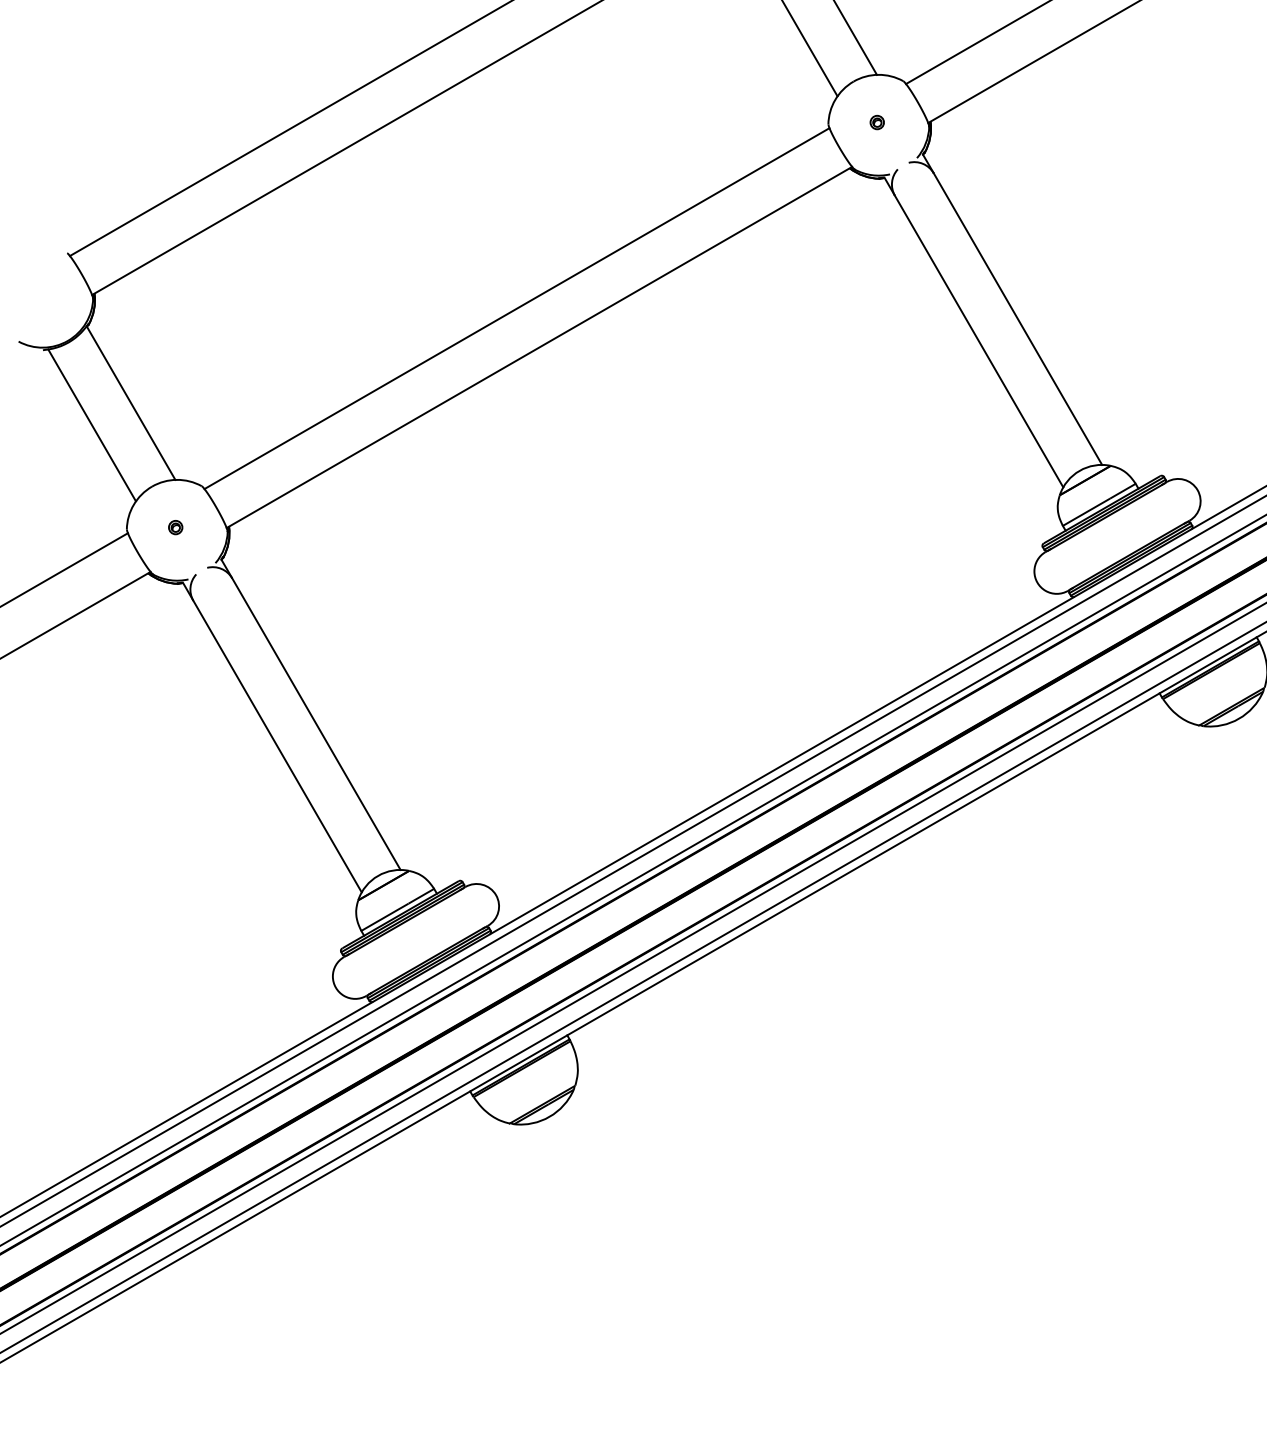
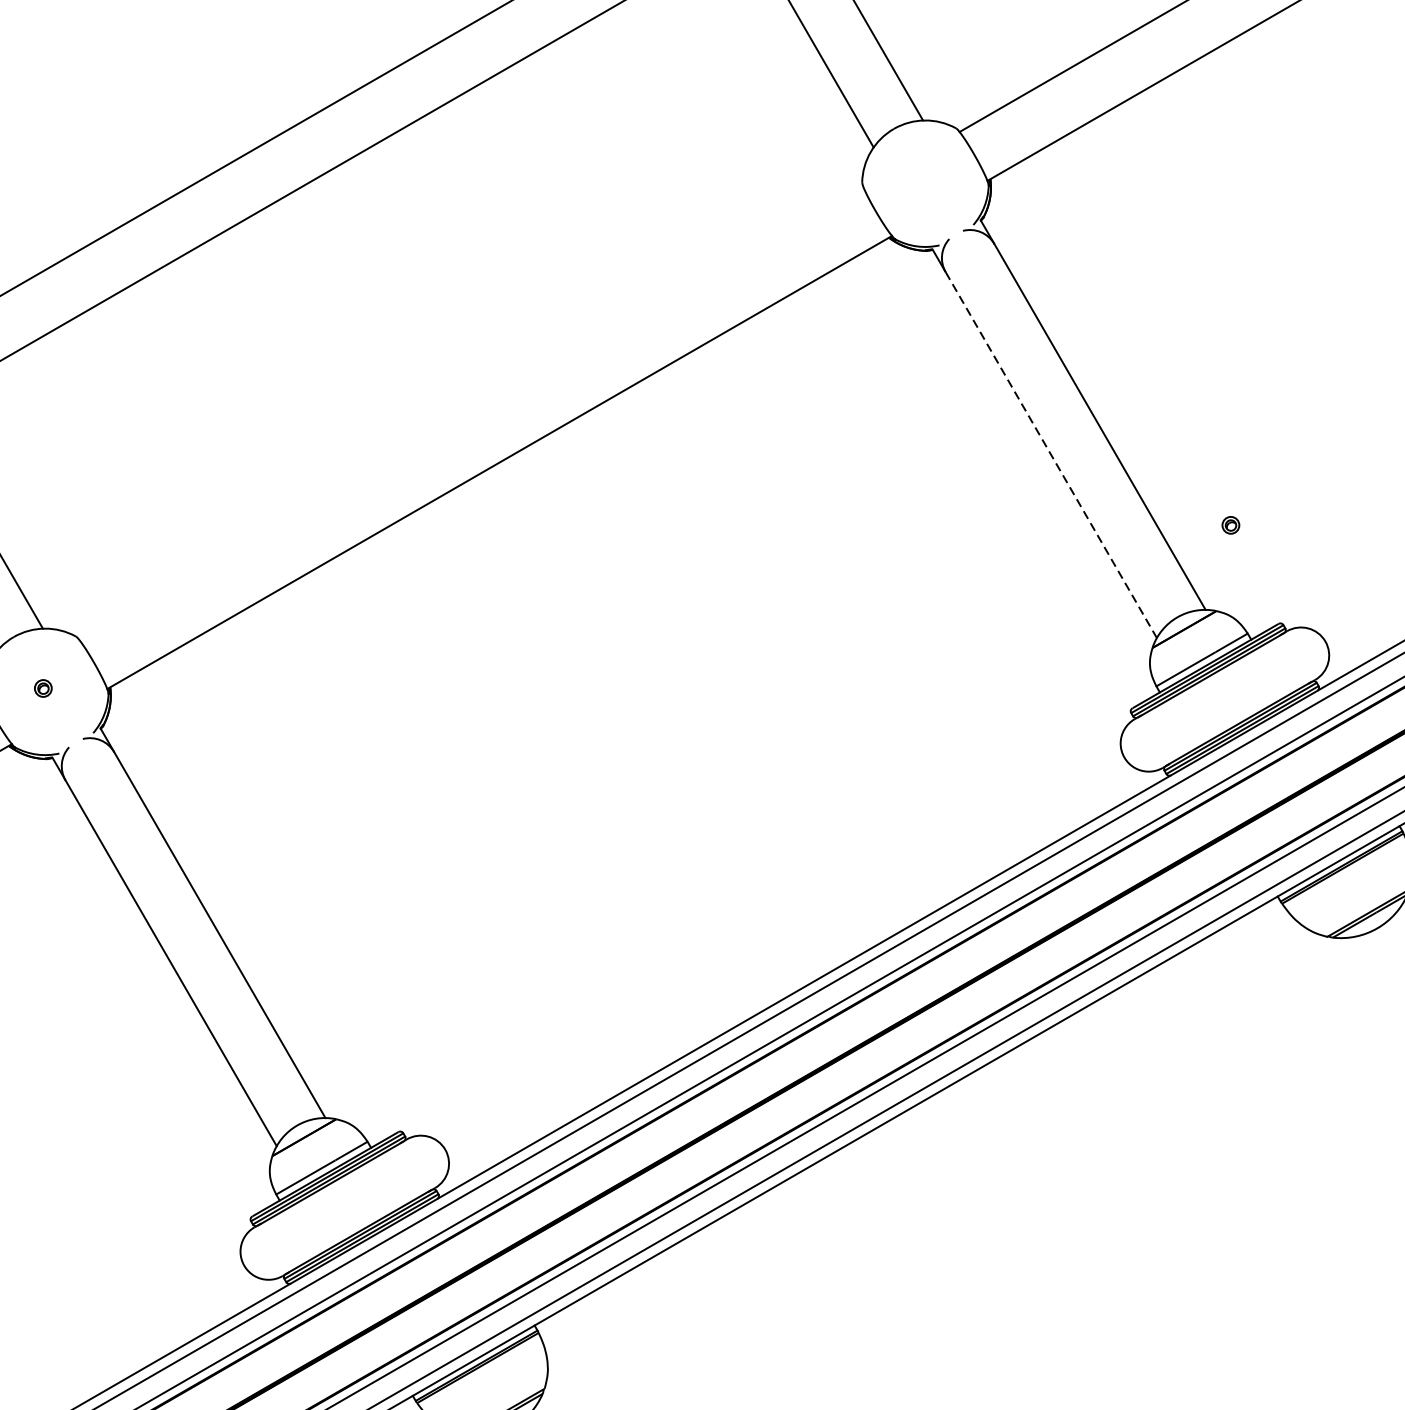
part: (876, 122) -> (1229, 525), moved
line: (516, 308) -> (470, 413), removed
line: (979, 342) -> (1051, 456), solid -> dashed

